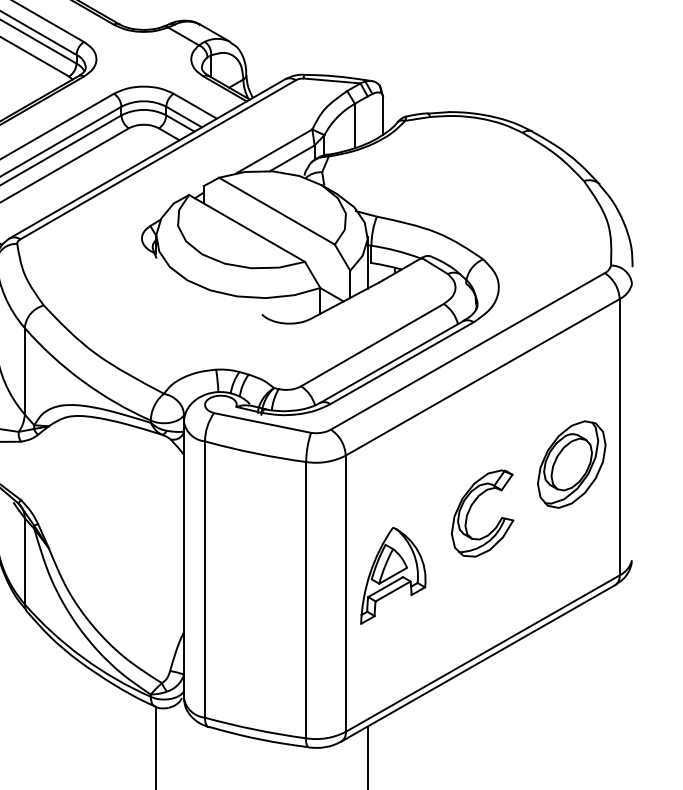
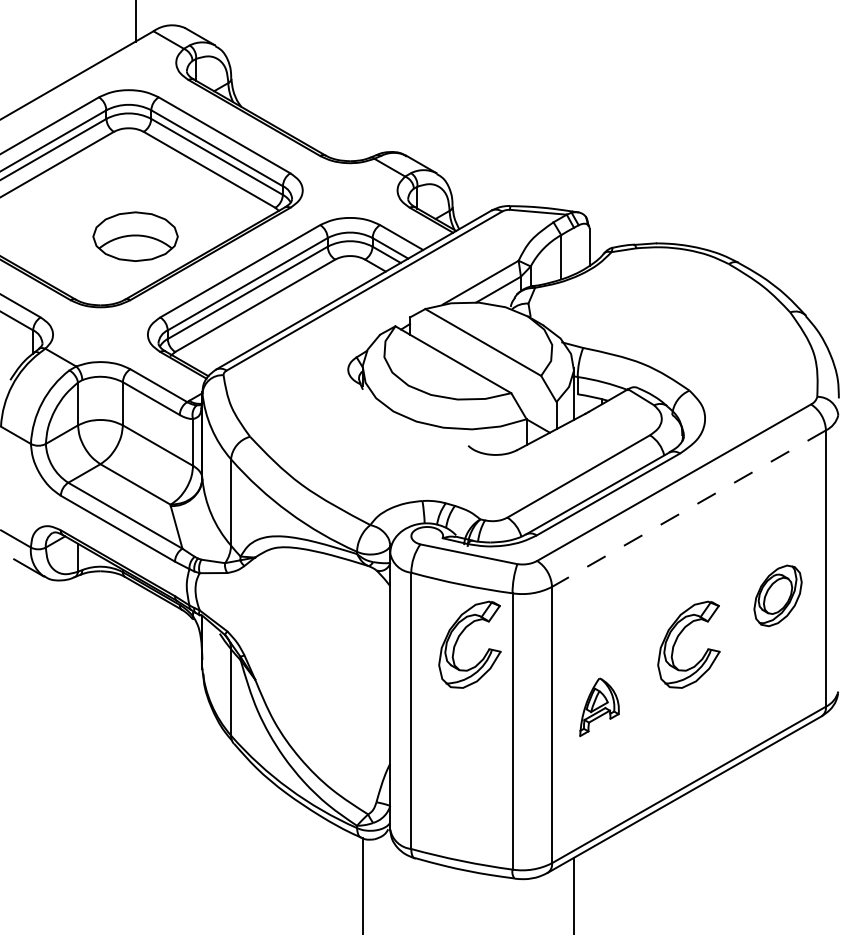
line: (483, 377) -> (689, 508), solid -> dashed
part: (571, 464) -> (777, 595), size x0.7
part: (252, 509) -> (458, 640), added
part: (393, 576) -> (599, 707), size x0.6

